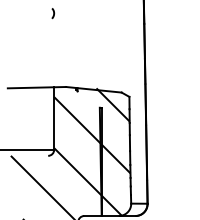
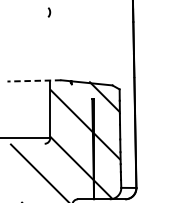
line: (36, 87) -> (33, 80), solid -> dashed

